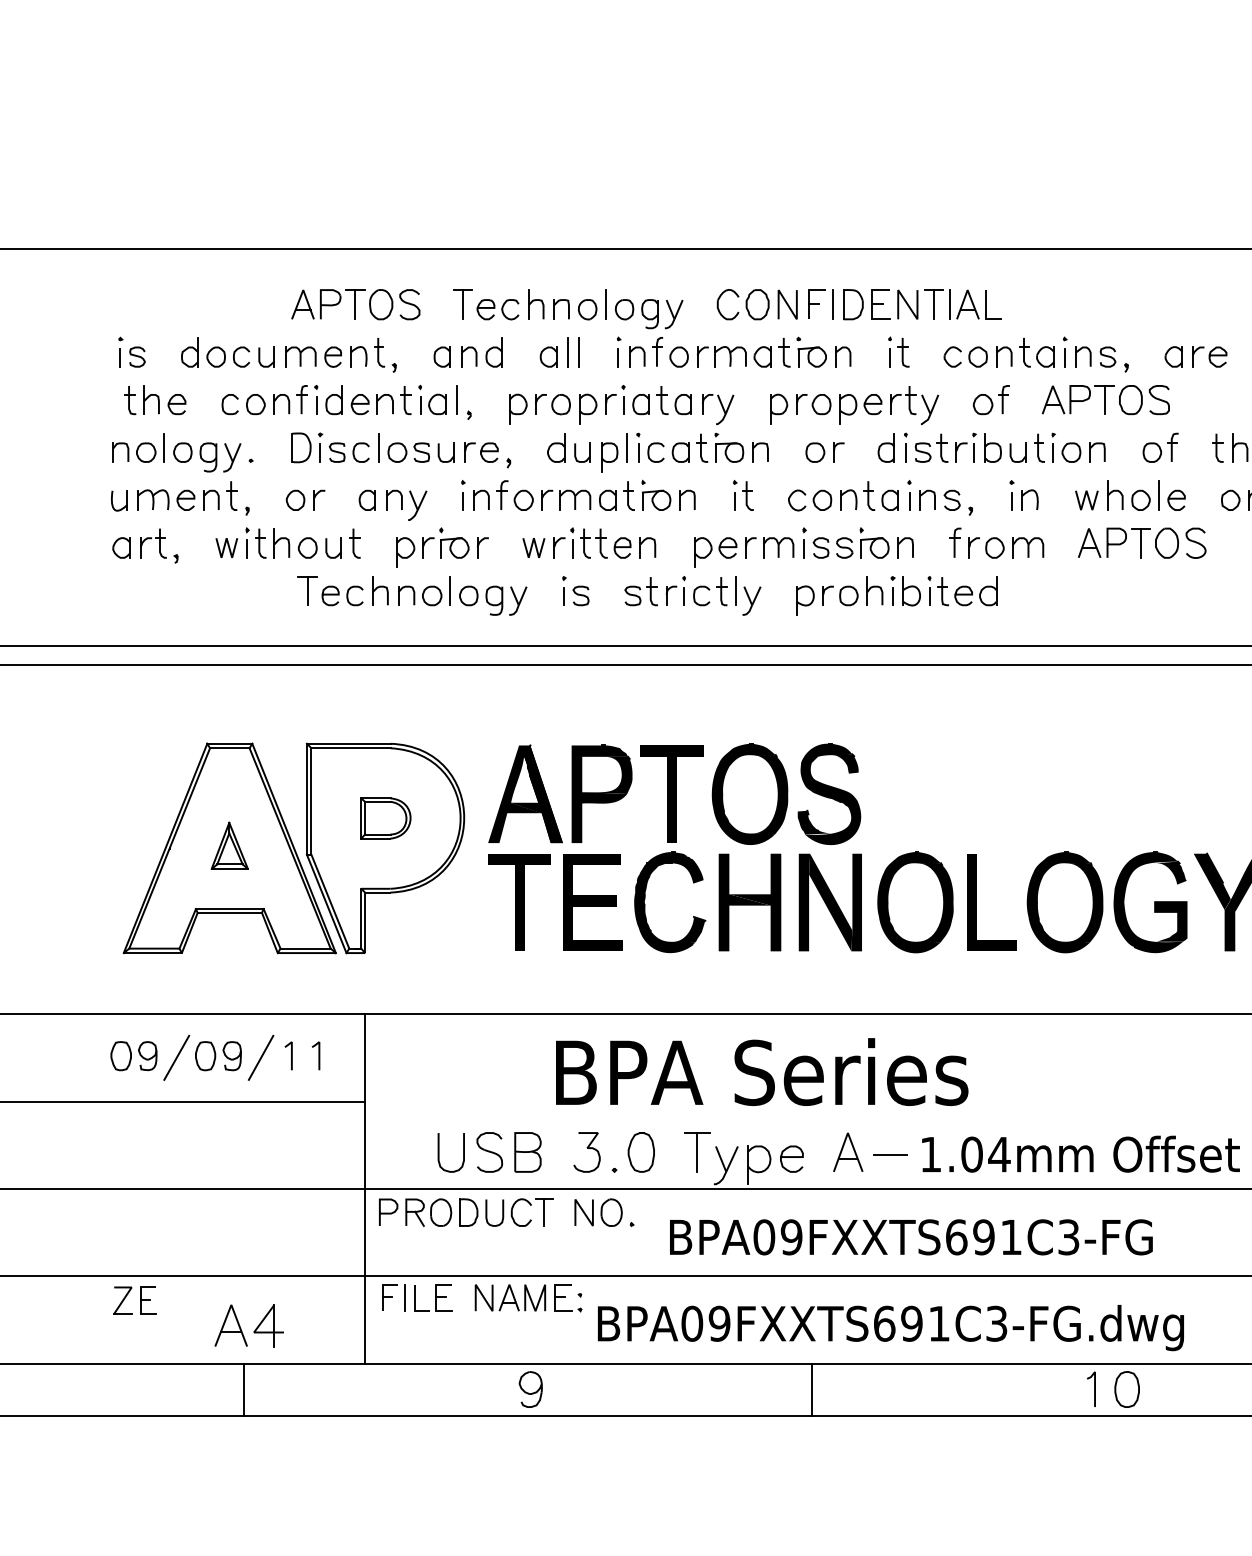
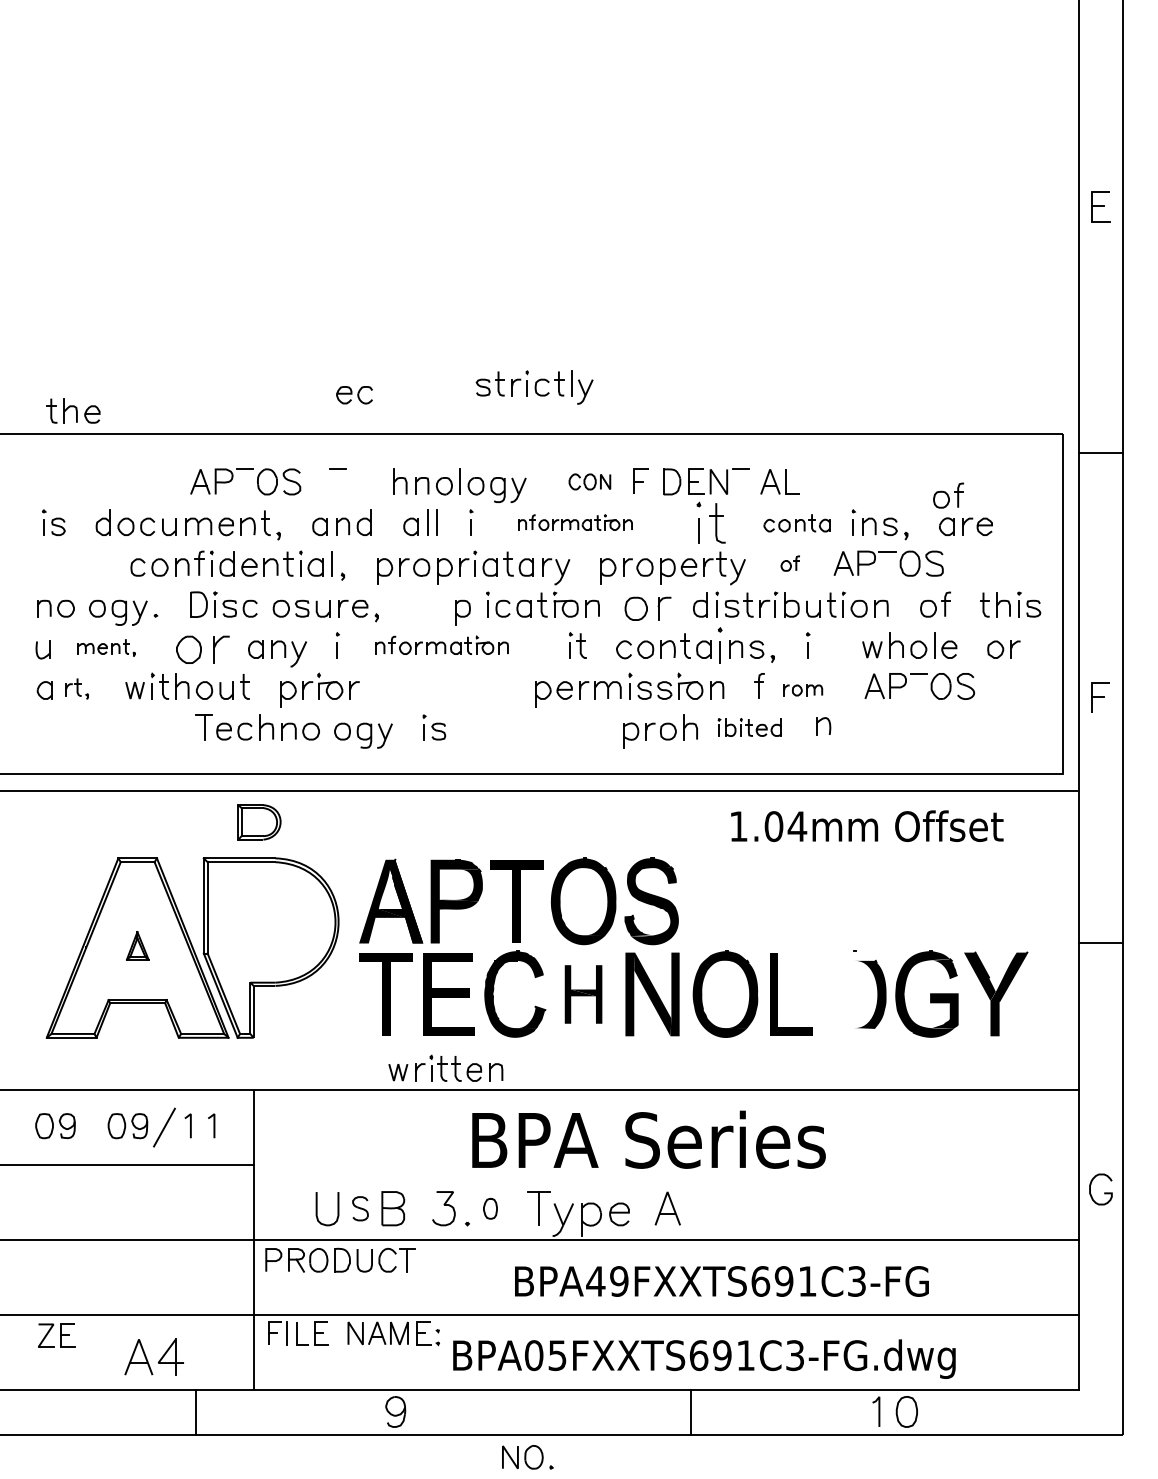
line: (355, 304) -> (245, 481), removed
line: (462, 304) -> (337, 481), removed
part: (756, 304) -> (589, 481), size x0.6
line: (832, 304) -> (654, 481), removed
line: (934, 304) -> (741, 481), removed
line: (950, 304) -> (755, 481), removed
part: (497, 310) -> (354, 395), moved
part: (1175, 320) -> (948, 495), added
part: (740, 352) -> (575, 522), size x0.6
part: (899, 352) -> (711, 522), size x1.6
part: (998, 352) -> (796, 522), size x0.7
part: (154, 399) -> (73, 410), moved
part: (991, 399) -> (790, 563), size x0.6
line: (1104, 399) -> (887, 563), removed
line: (164, 447) -> (81, 604), removed
line: (378, 447) -> (265, 604), removed
part: (569, 447) -> (428, 604), removed
line: (627, 447) -> (478, 604), removed
part: (824, 452) -> (647, 608), size x1.4
part: (584, 494) -> (441, 644), size x0.7
part: (909, 495) -> (720, 645), size x1.4
part: (193, 497) -> (106, 647), size x0.6
part: (305, 500) -> (202, 649), size x1.6
part: (1029, 500) -> (823, 726), moved
part: (588, 542) -> (445, 1067), moved
line: (1140, 542) -> (918, 685), removed
part: (158, 545) -> (76, 688), size x0.7
part: (1005, 547) -> (802, 690), size x0.6
line: (450, 591) -> (326, 727), removed
part: (943, 591) -> (749, 727), size x0.7
part: (692, 595) -> (534, 387), moved
part: (385, 818) -> (259, 822), moved
part: (229, 845) -> (137, 945), size x0.7
part: (749, 902) -> (583, 994), size x0.7
fill: (1057, 902) -> (847, 994), removed
line: (175, 1057) -> (91, 1127), removed
text: (761, 1071) -> (648, 1139), moved
part: (489, 1152) -> (360, 1208), size x0.7
part: (641, 1152) -> (490, 1208), size x0.6
text: (1081, 1153) -> (867, 825), moved
line: (891, 1154) -> (704, 1210), removed
part: (604, 1212) -> (527, 1457), moved
text: (763, 1237) -> (595, 1281), BPA09FXXTS691C3-FG -> BPA49FXXTS691C3-FG
text: (719, 1323) -> (557, 1355), BPA09FXXTS691C3-FG.dwg -> BPA05FXXTS691C3-FG.dwg
line: (244, 1390) -> (196, 1412), moved
line: (811, 1390) -> (690, 1412), moved

